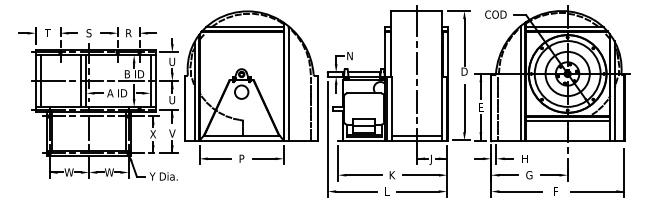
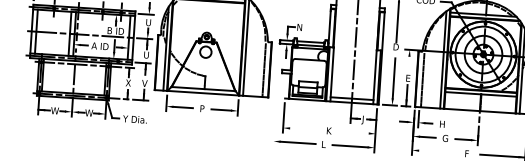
line: (480, 86) -> (408, 60), removed
line: (327, 139) -> (276, 97), removed
line: (364, 175) -> (305, 129), removed
line: (420, 175) -> (353, 132), removed
line: (520, 191) -> (437, 151), removed

